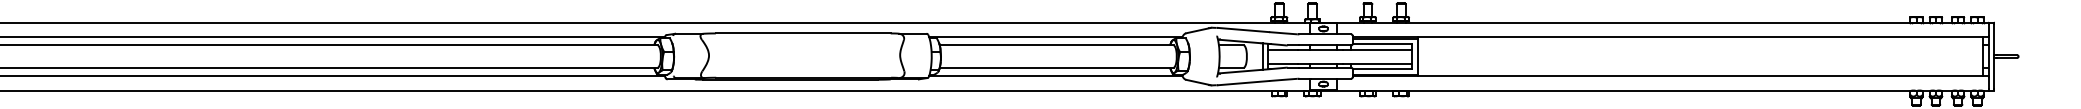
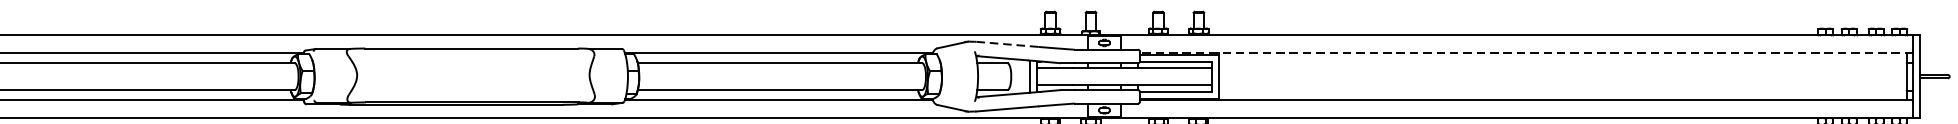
line: (1243, 30) -> (1007, 44), solid -> dashed
line: (1670, 37) -> (1526, 53), solid -> dashed

